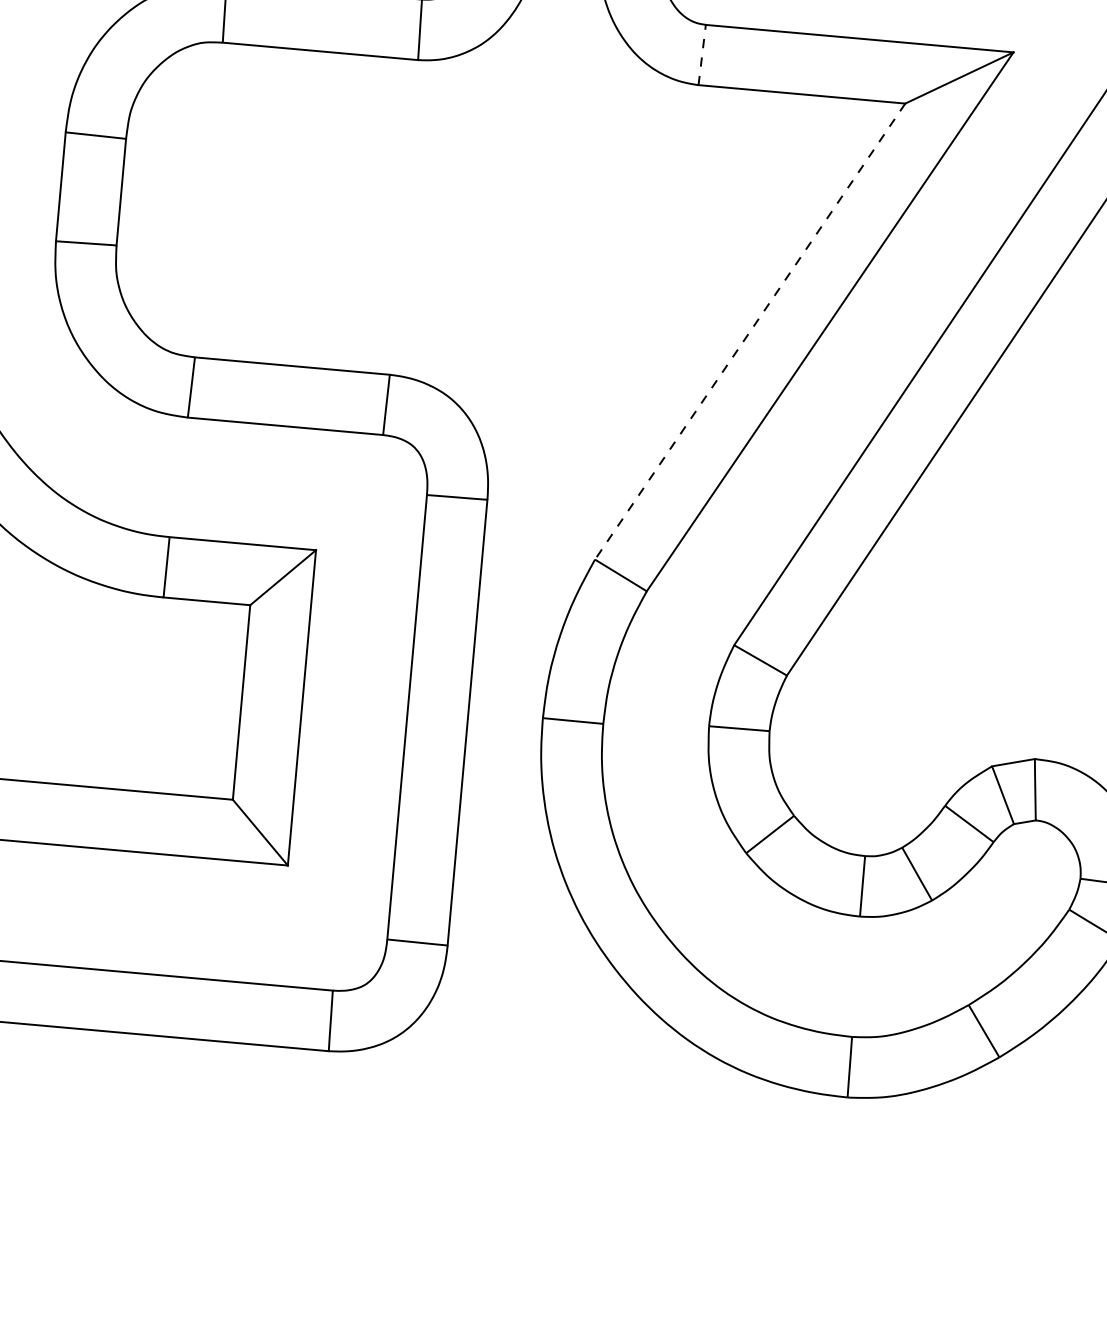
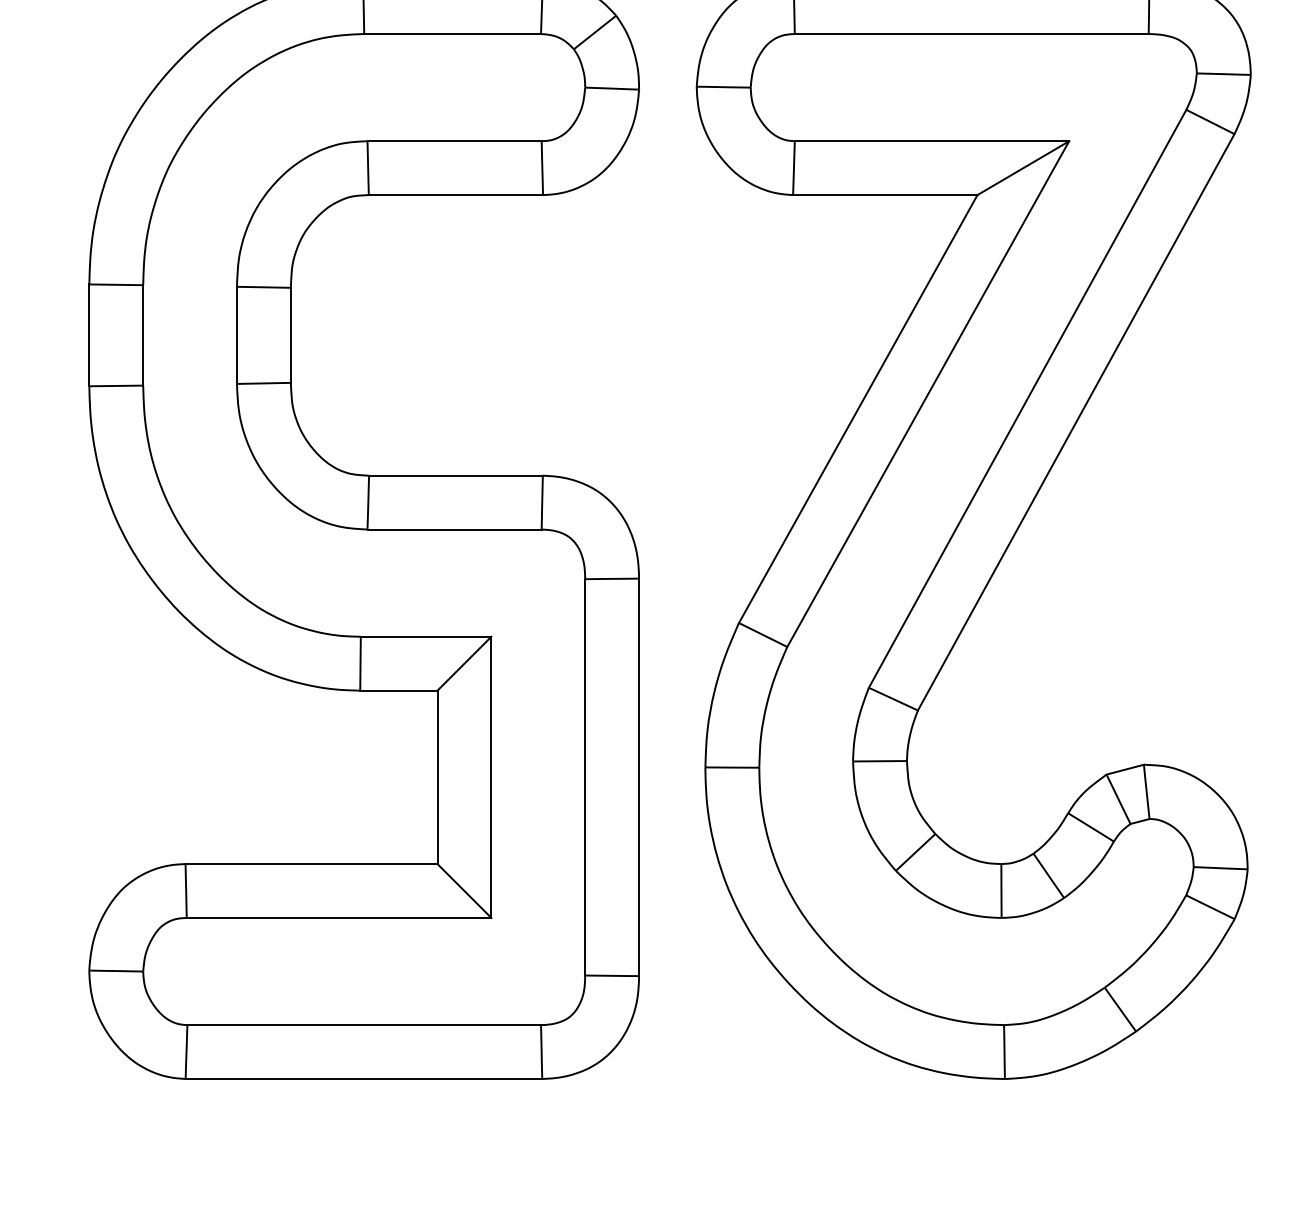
line: (701, 55) -> (793, 168), dashed -> solid
line: (750, 332) -> (858, 409), dashed -> solid

